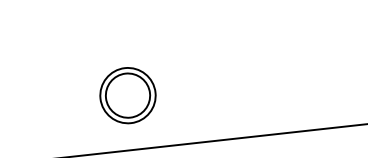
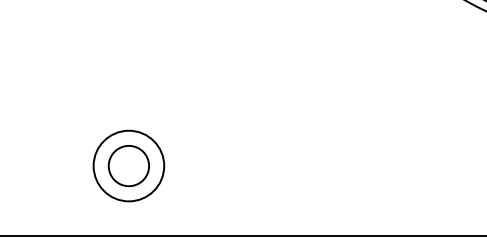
circle: (127, 95) -> (128, 165), size x0.71

